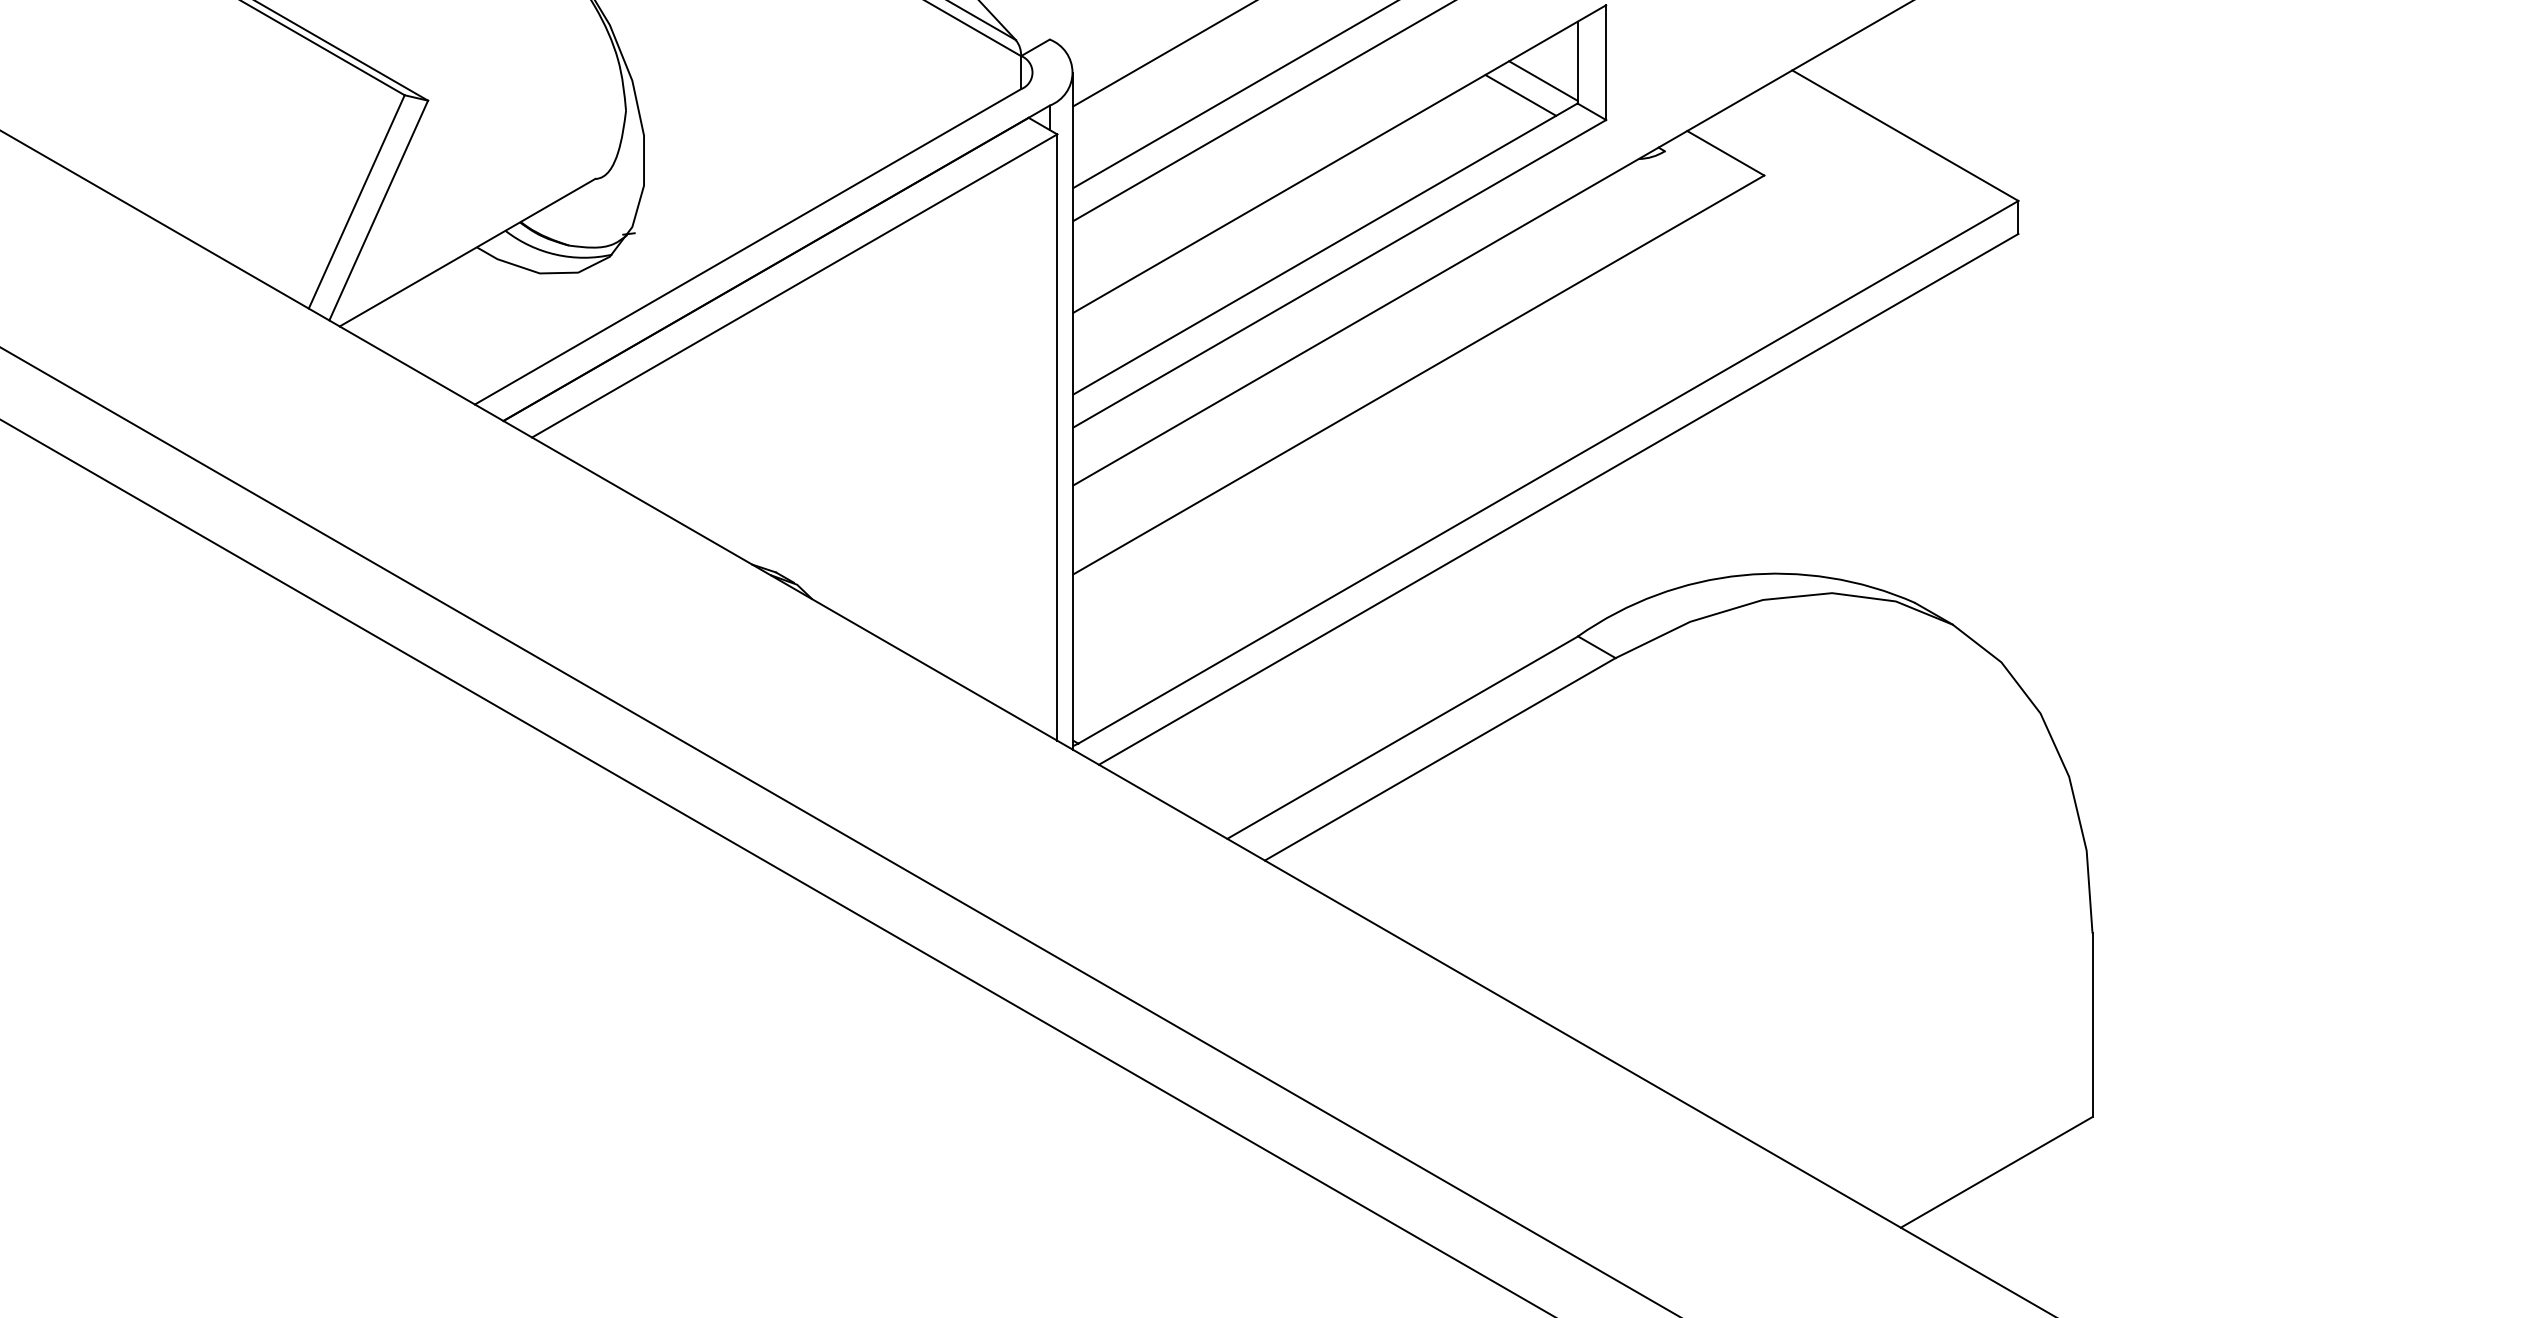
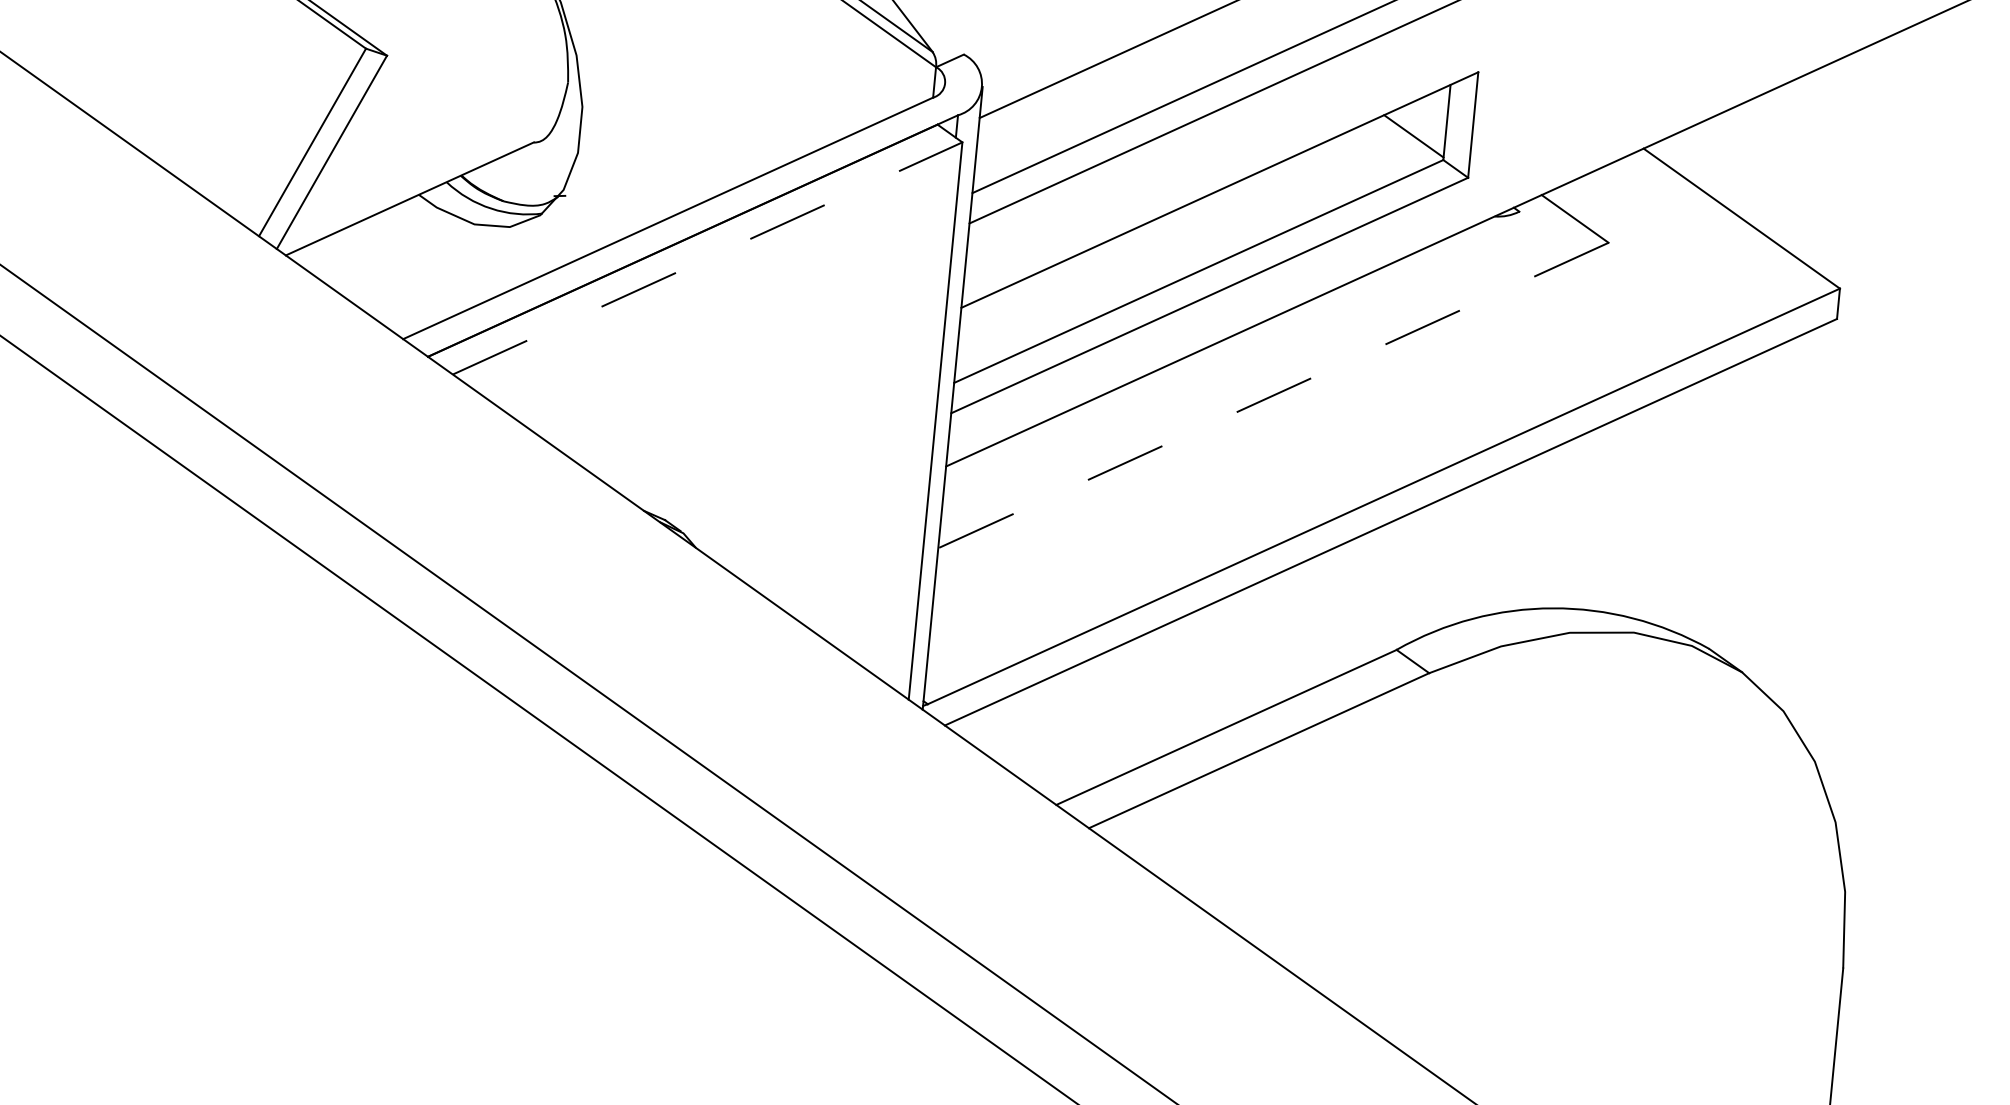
line: (1520, 95) -> (1391, 147), removed
line: (795, 285) -> (708, 258), solid -> dashed
line: (1418, 374) -> (1273, 395), solid -> dashed

